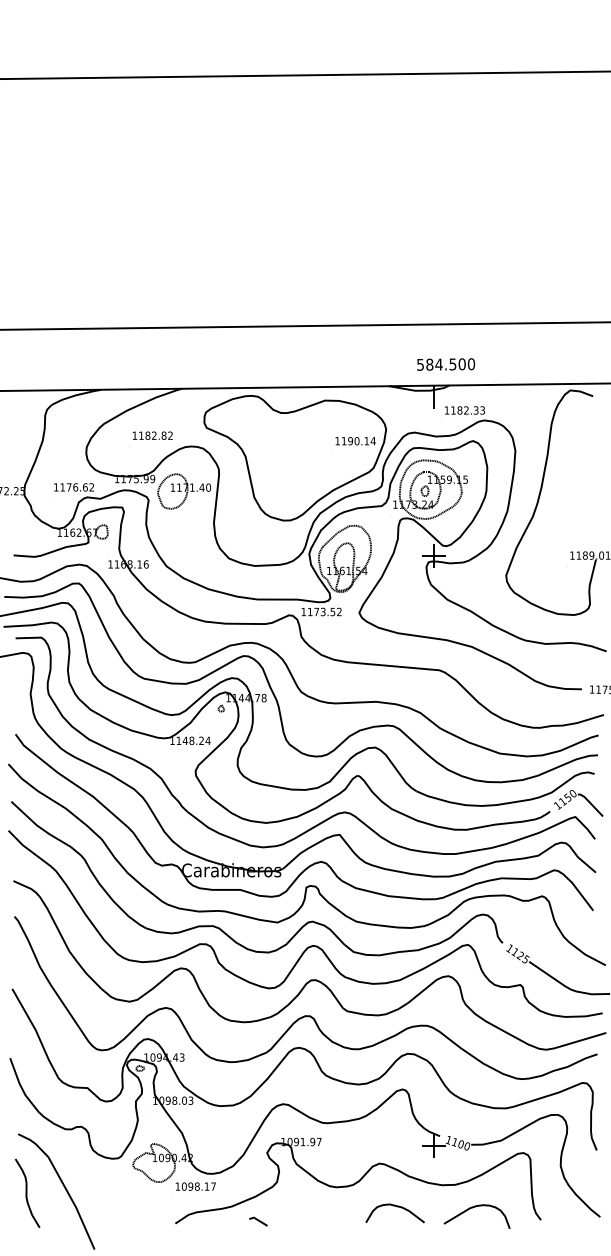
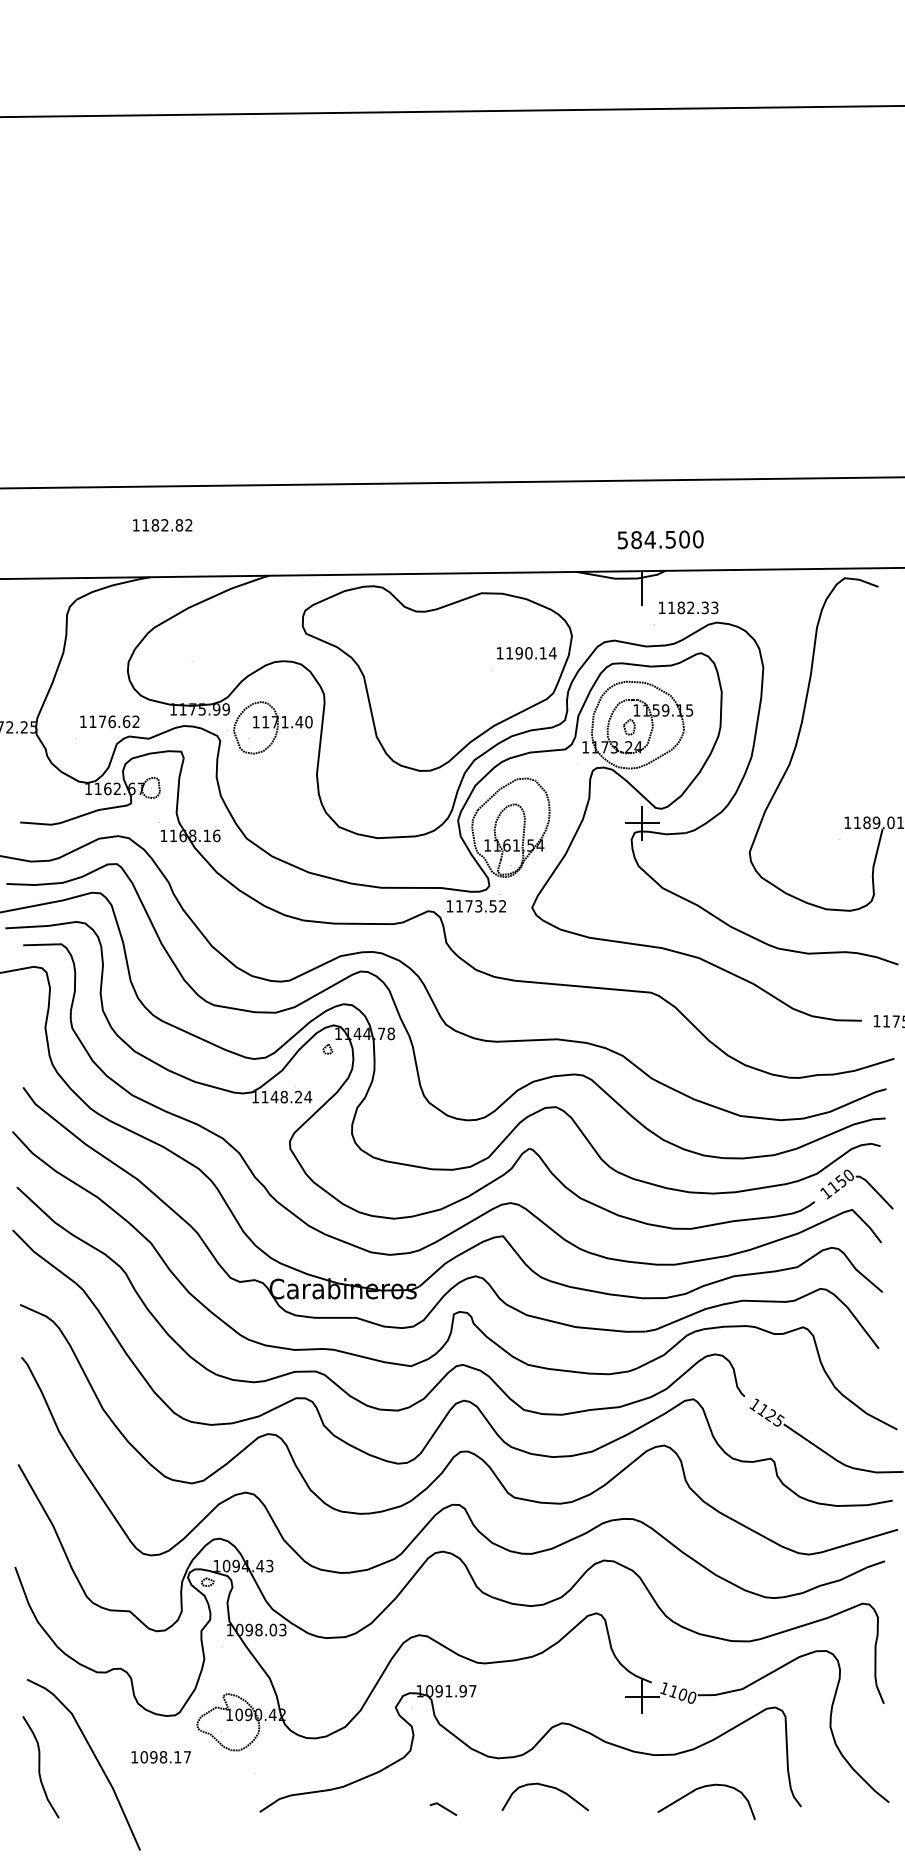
text: (152, 435) -> (162, 524), moved
text: (195, 1186) -> (160, 1757), moved
curve: (397, 1207) -> (548, 1788), moved
line: (258, 1221) -> (443, 1808), moved

